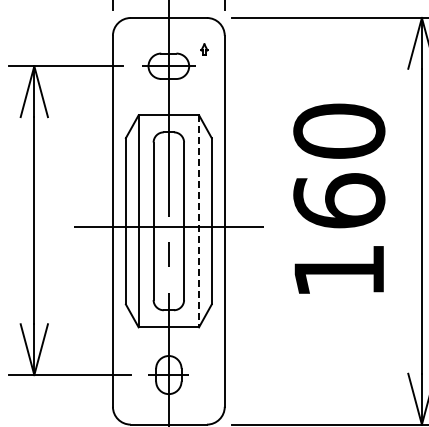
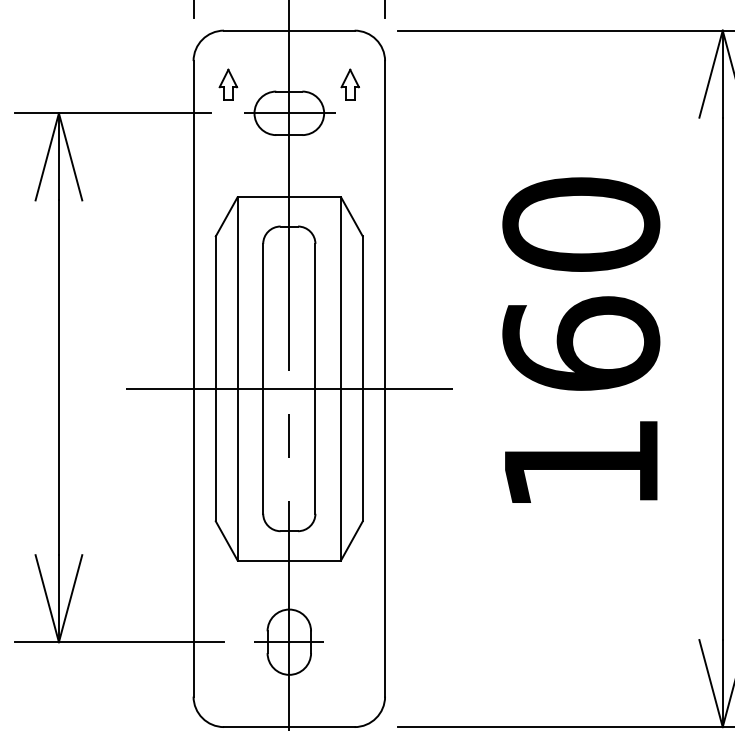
part: (133, 49) -> (228, 84), added
part: (204, 49) -> (350, 84), size x1.67
line: (199, 221) -> (341, 379), dashed -> solid

